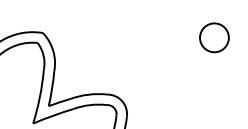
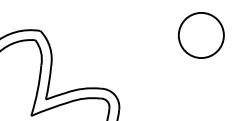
circle: (213, 37) -> (200, 35), size x1.67

